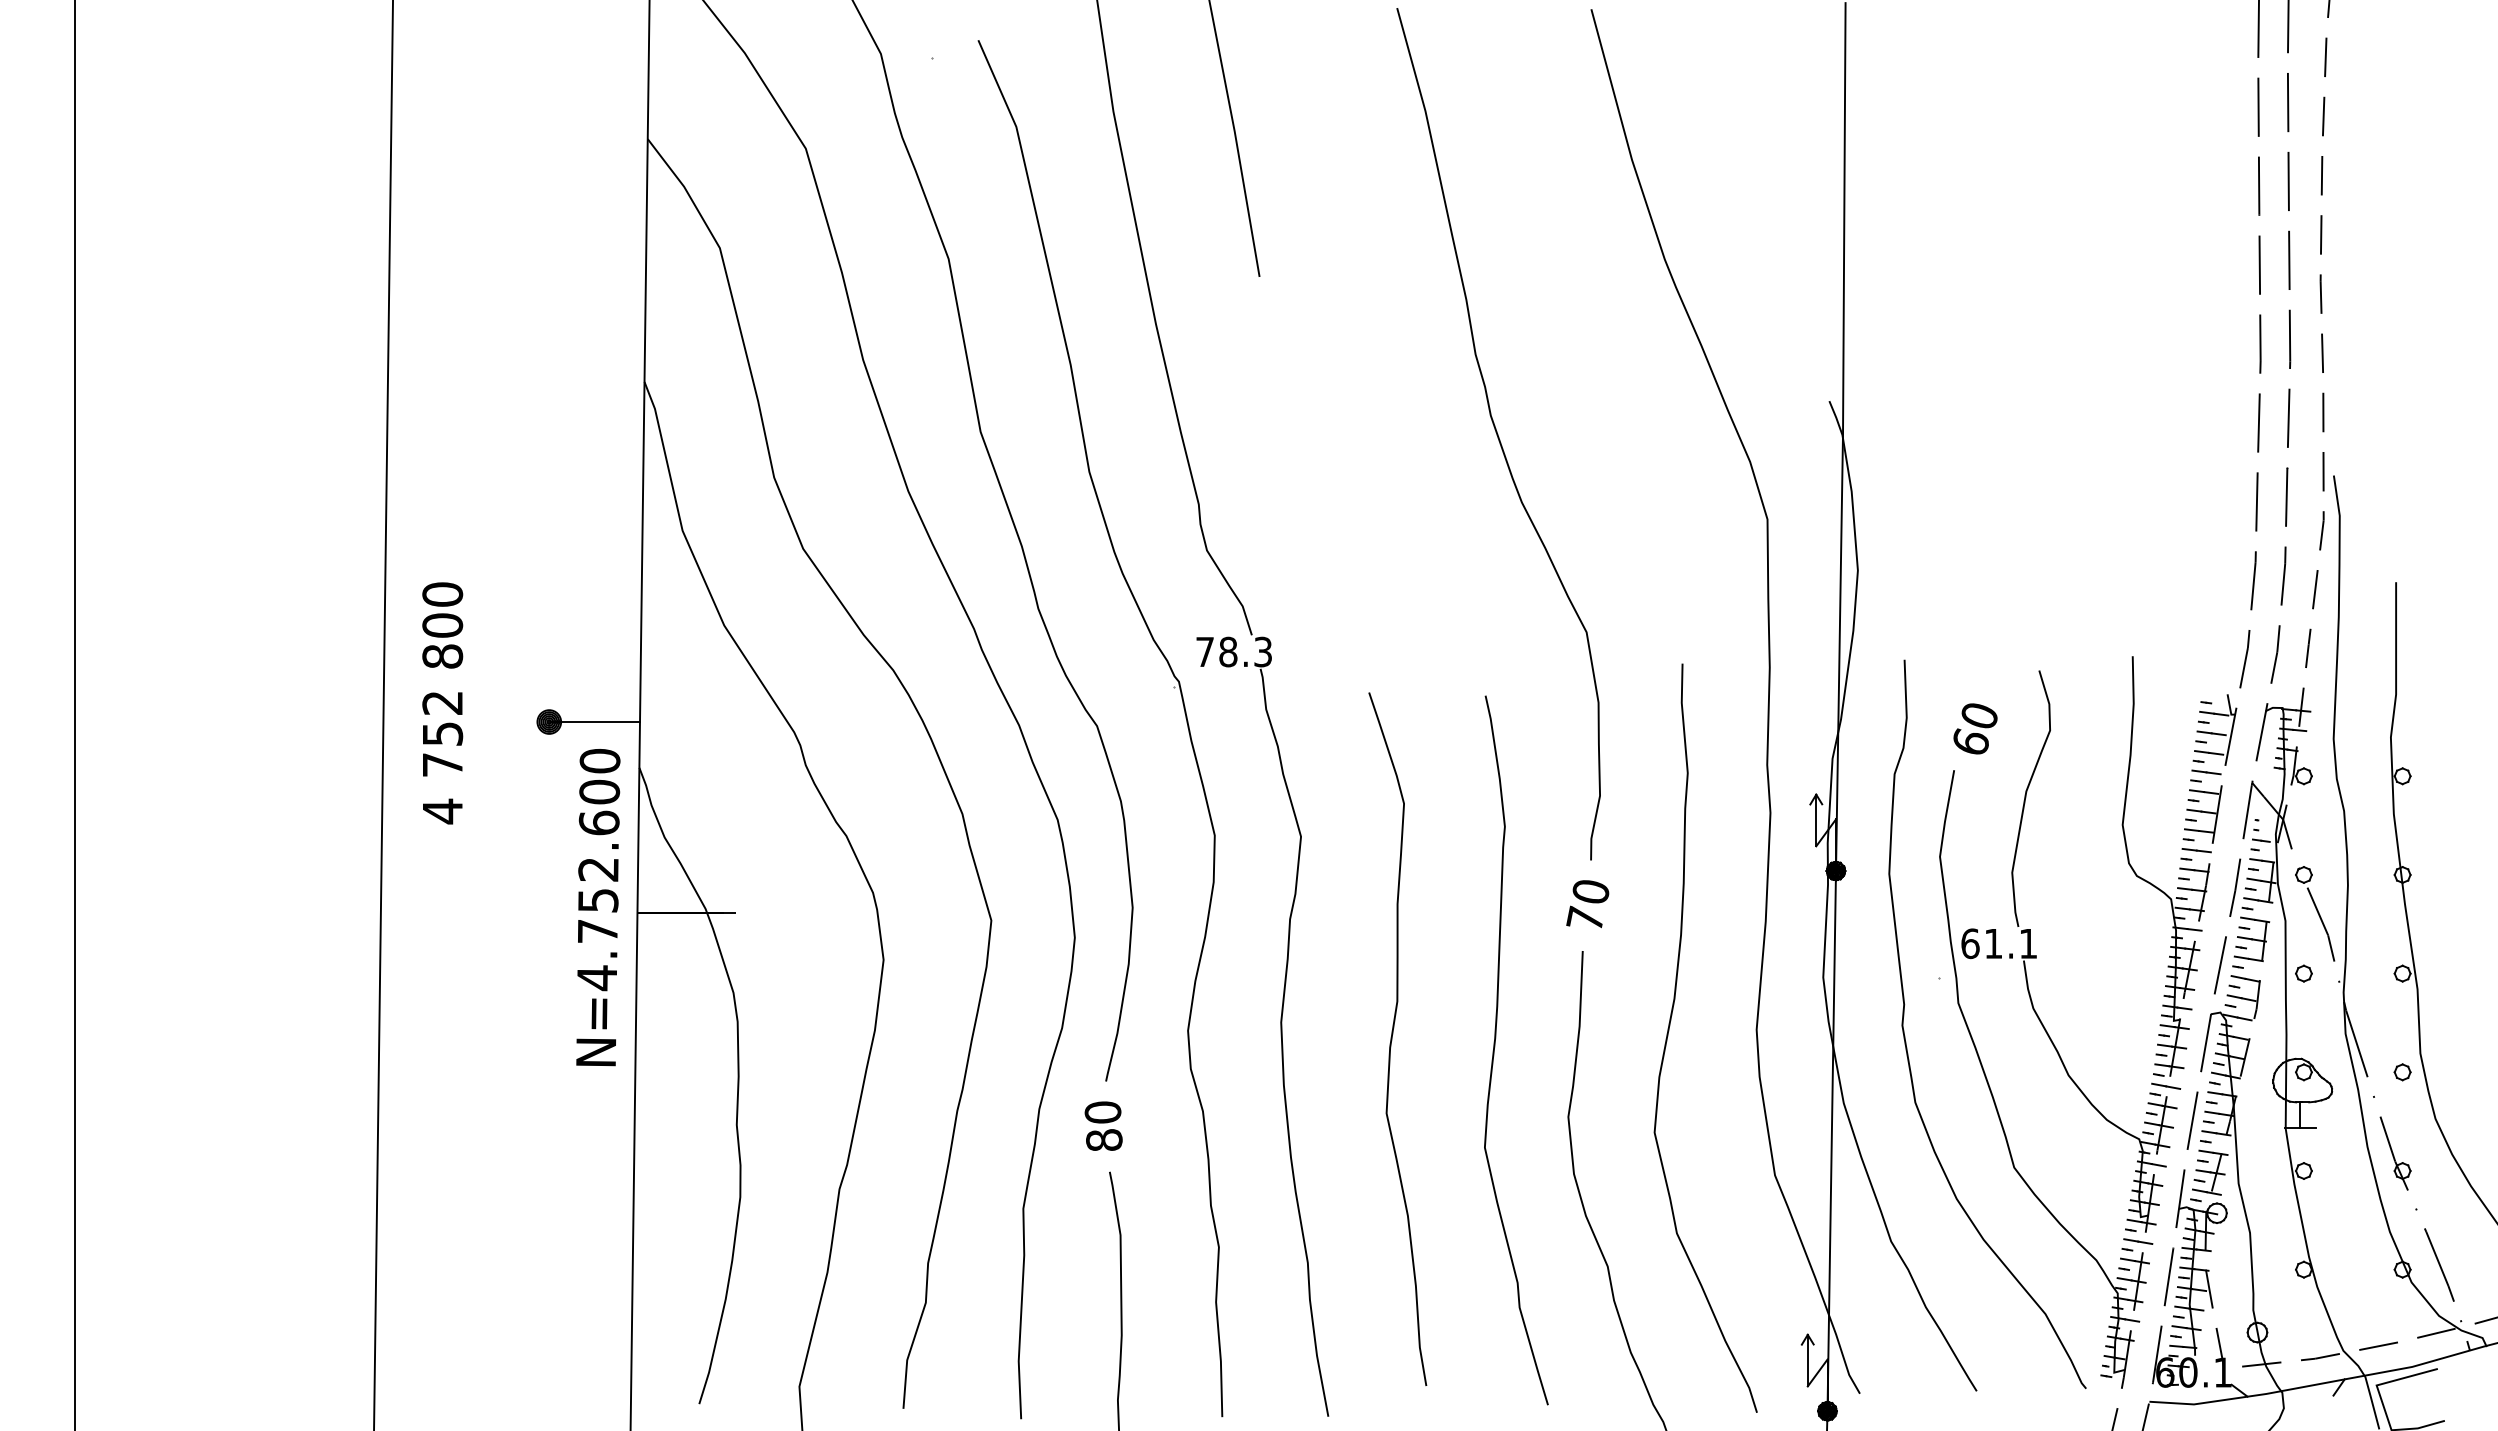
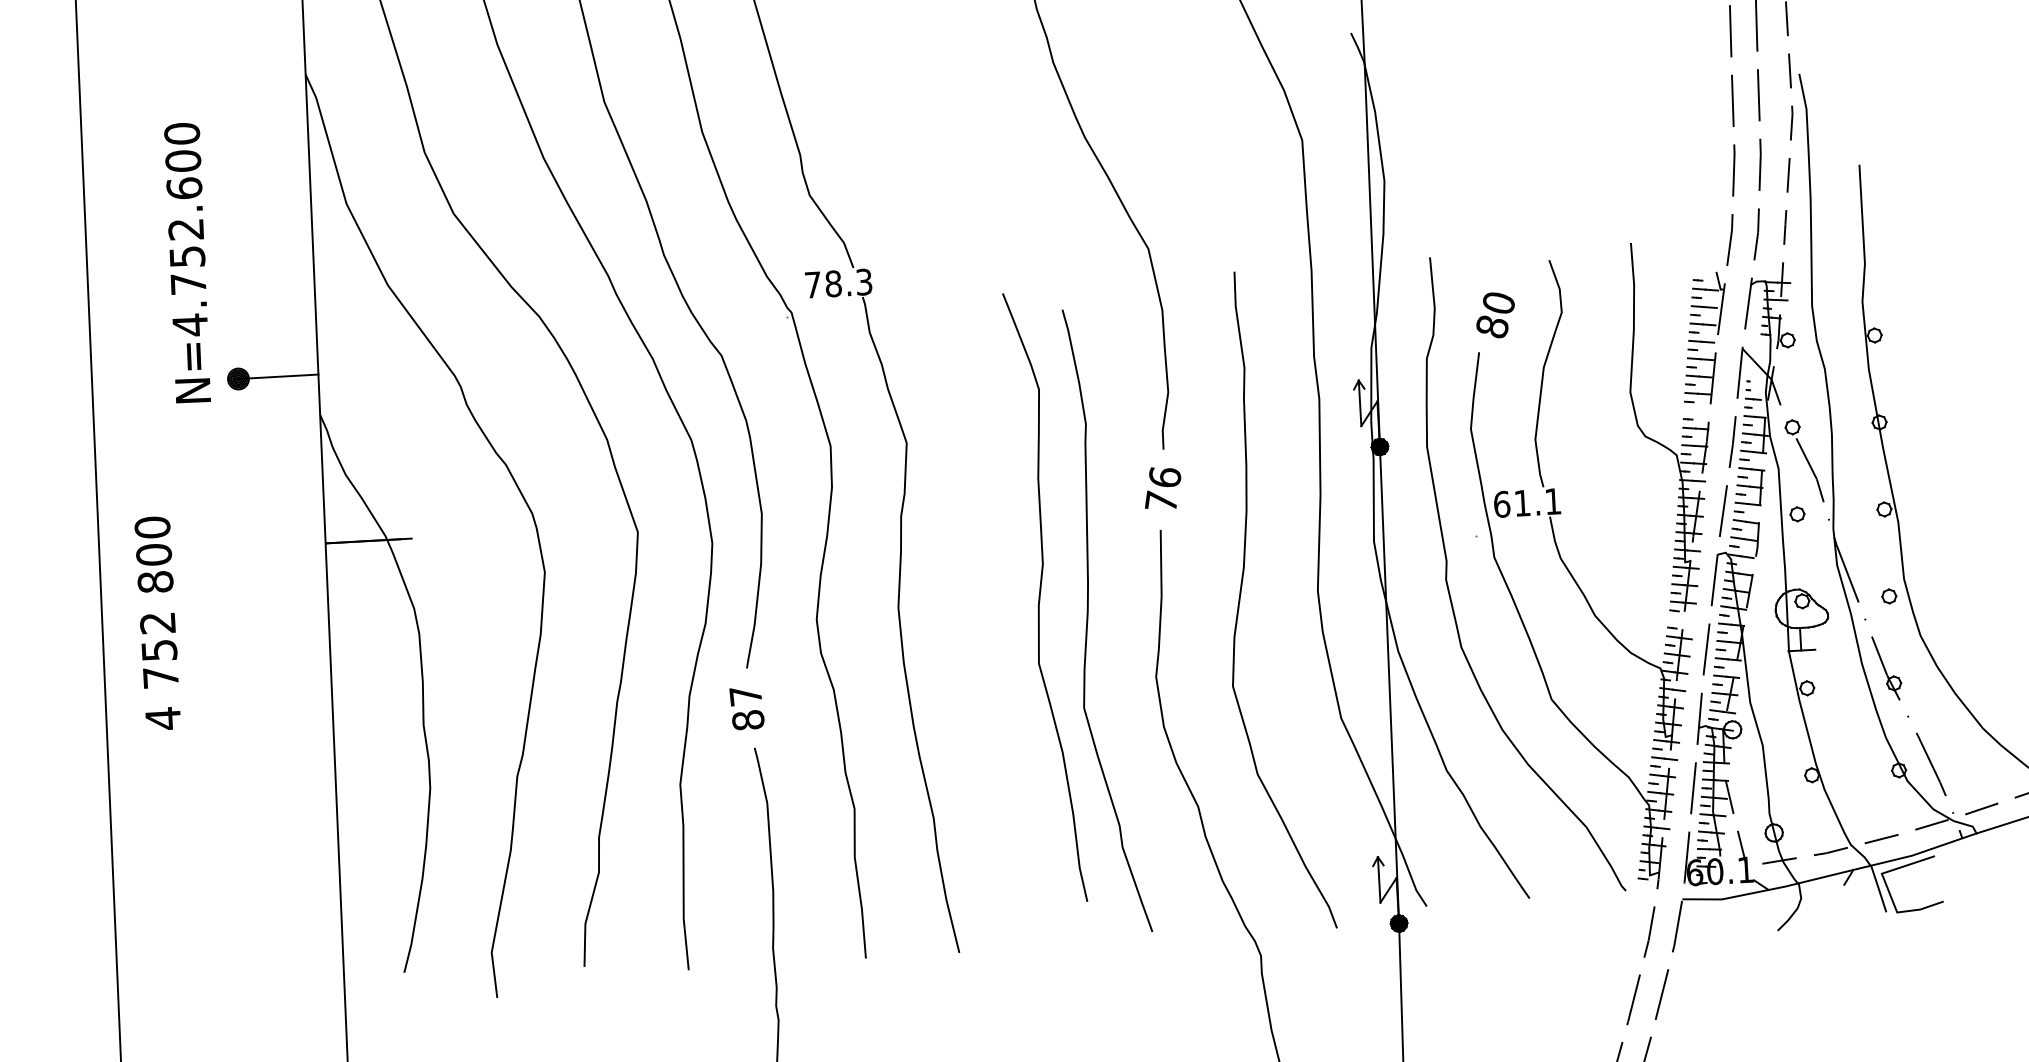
text: (442, 703) -> (157, 623), moved
text: (1970, 741) -> (1492, 326), 60 -> 80
line: (2196, 850) -> (1696, 411), removed
text: (1590, 891) -> (1164, 477), 70 -> 76
text: (598, 907) -> (187, 262), moved
curve: (1392, 1038) -> (1040, 597), moved
line: (2166, 1085) -> (1681, 619), removed
text: (1102, 1112) -> (745, 695), 80 -> 87

